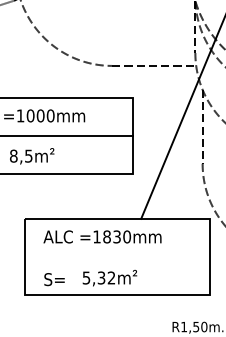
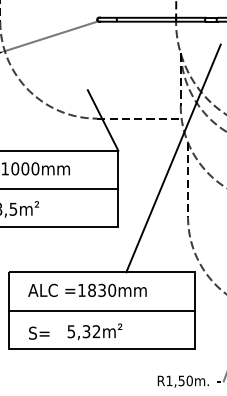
line: (117, 67) -> (102, 120), added
line: (117, 256) -> (102, 310), added

